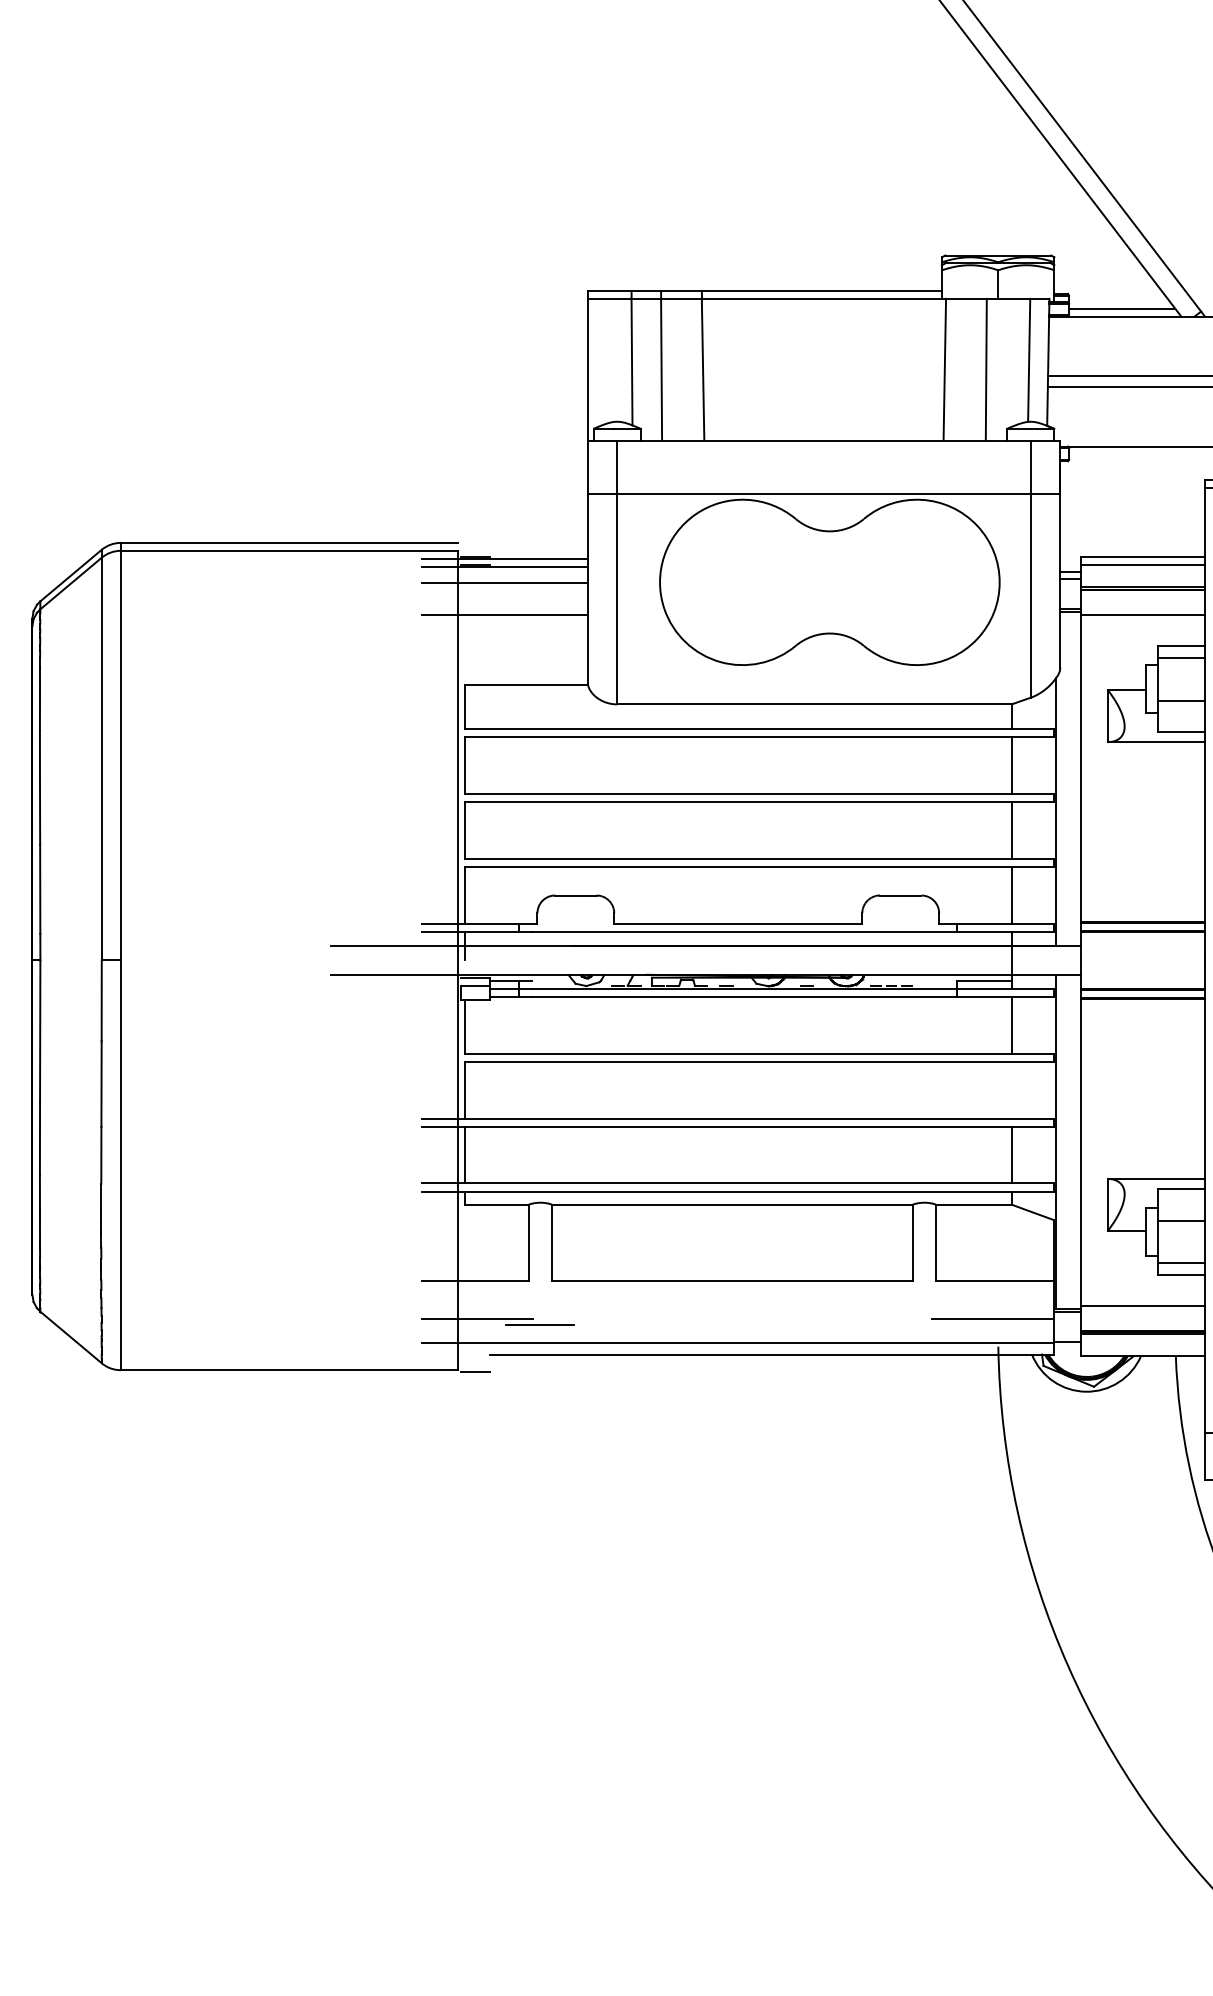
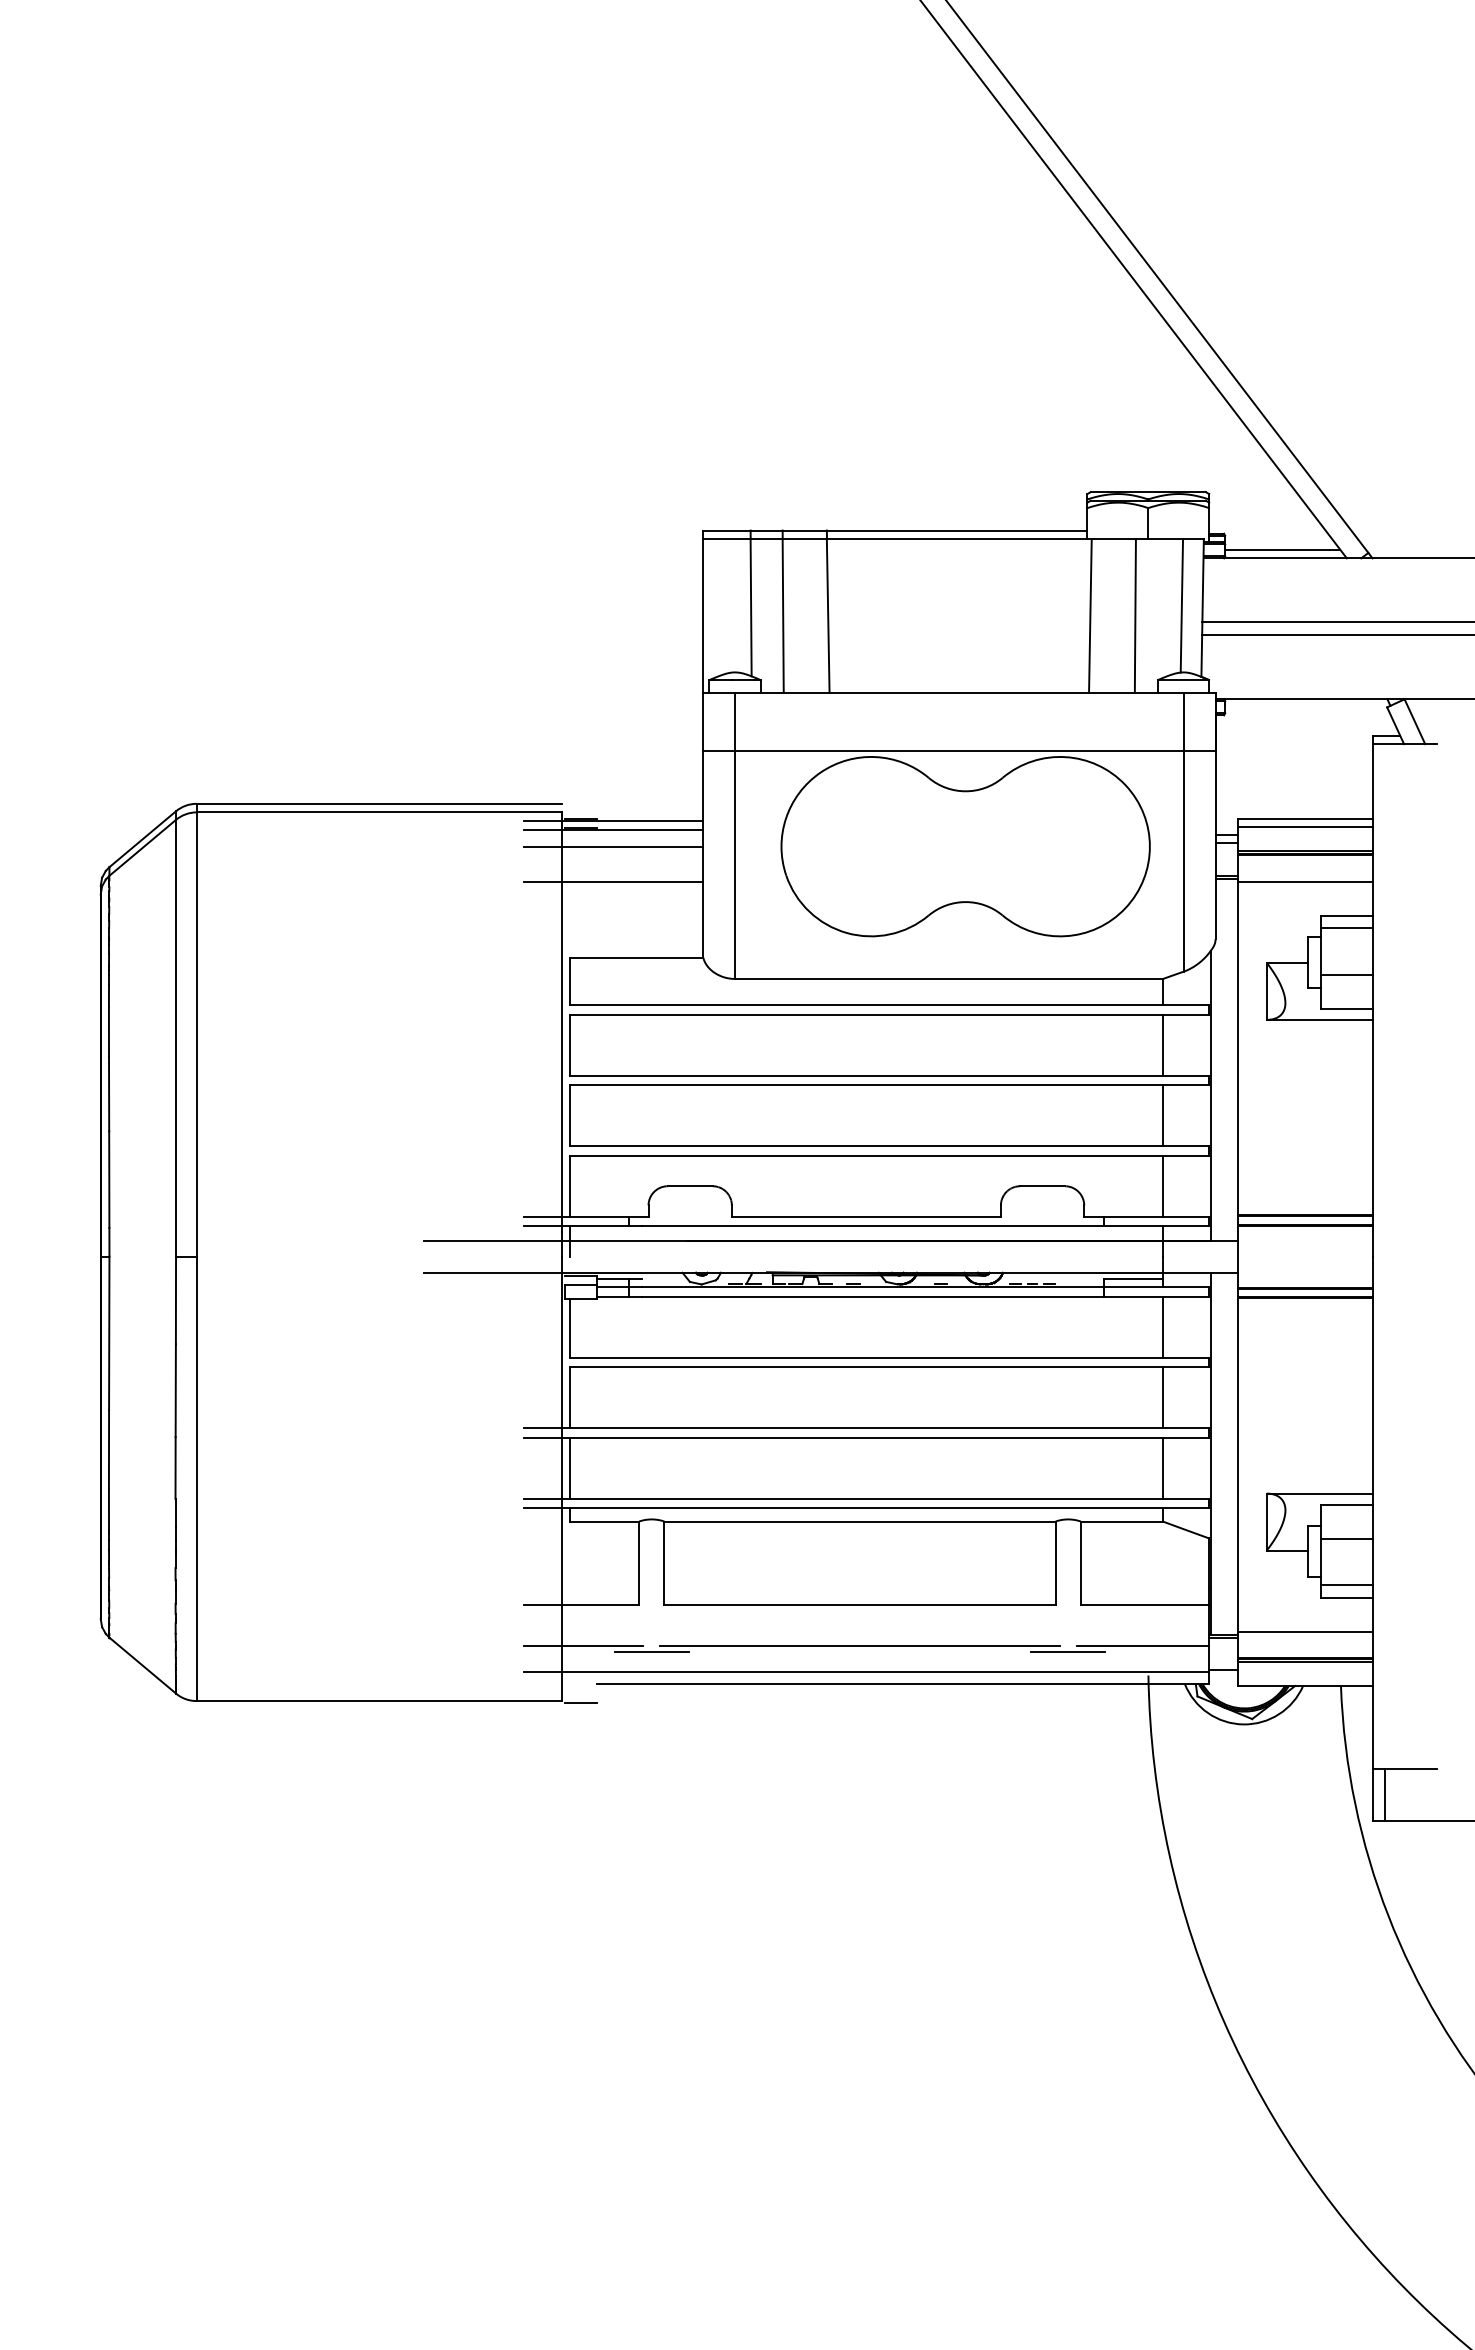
line: (1011, 1090) -> (1162, 1397), added
line: (731, 1319) -> (859, 1646), added
line: (924, 1325) -> (1068, 1652), added

